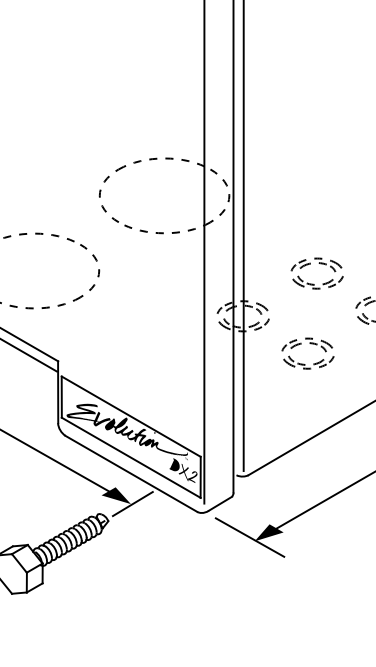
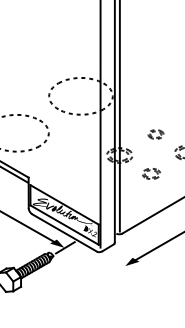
part: (316, 273) -> (155, 134), size x0.6
part: (308, 352) -> (151, 173), size x0.7
line: (249, 535) -> (122, 263), removed

